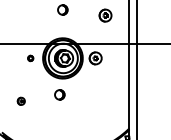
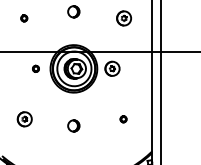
part: (20, 15) -> (23, 18), added
part: (59, 94) -> (73, 125), moved
part: (104, 100) -> (122, 118), added
part: (21, 101) -> (25, 119), size x1.67

